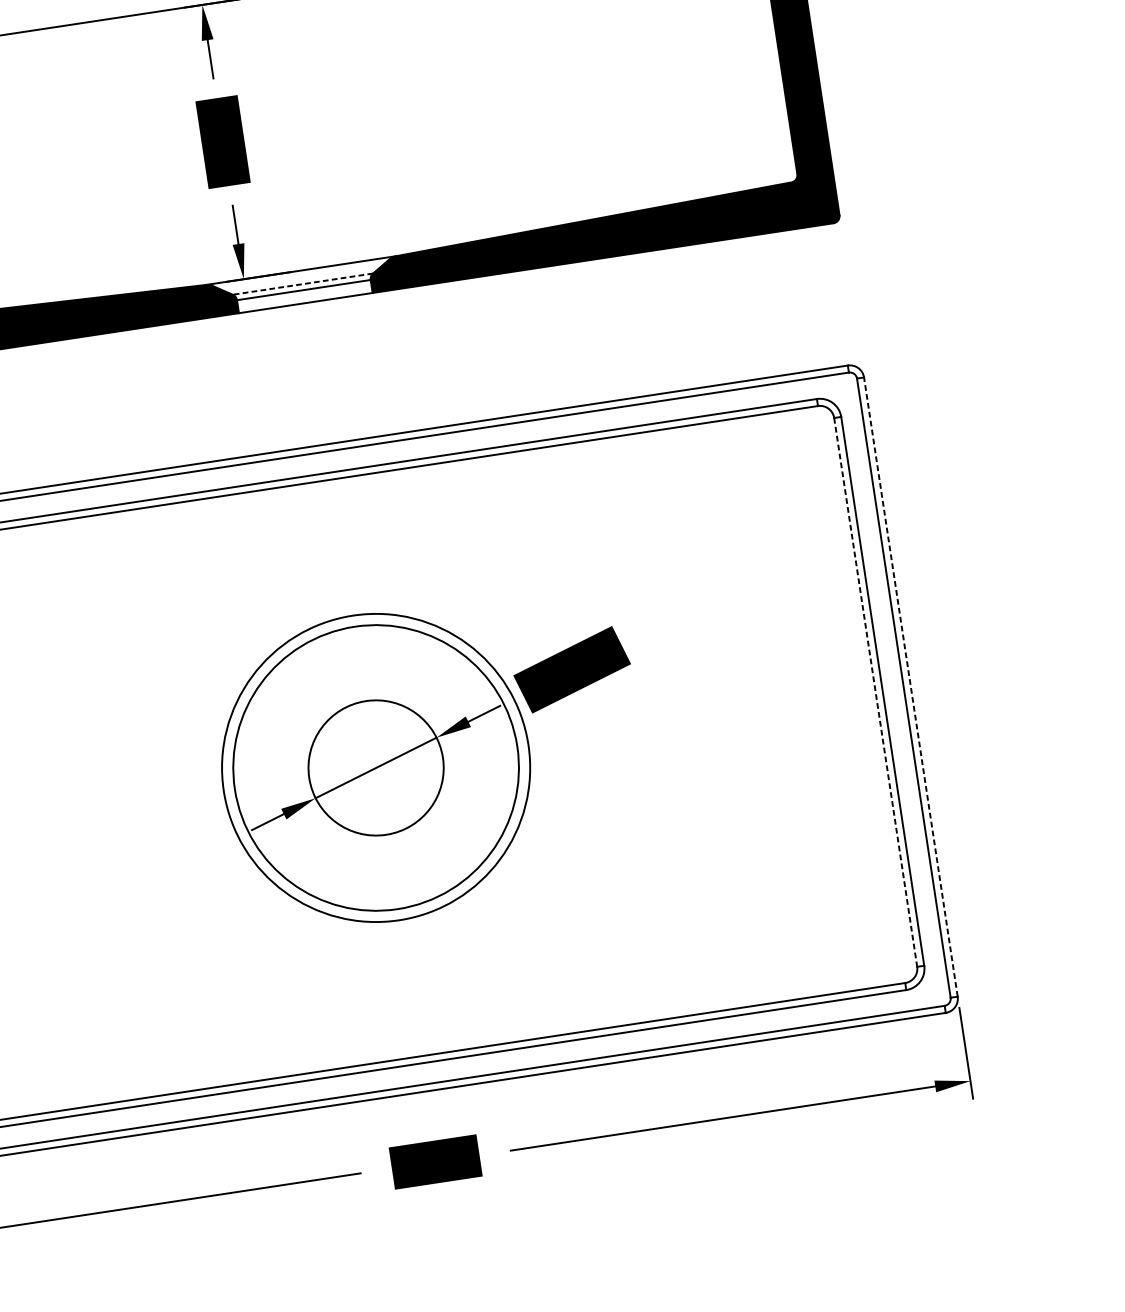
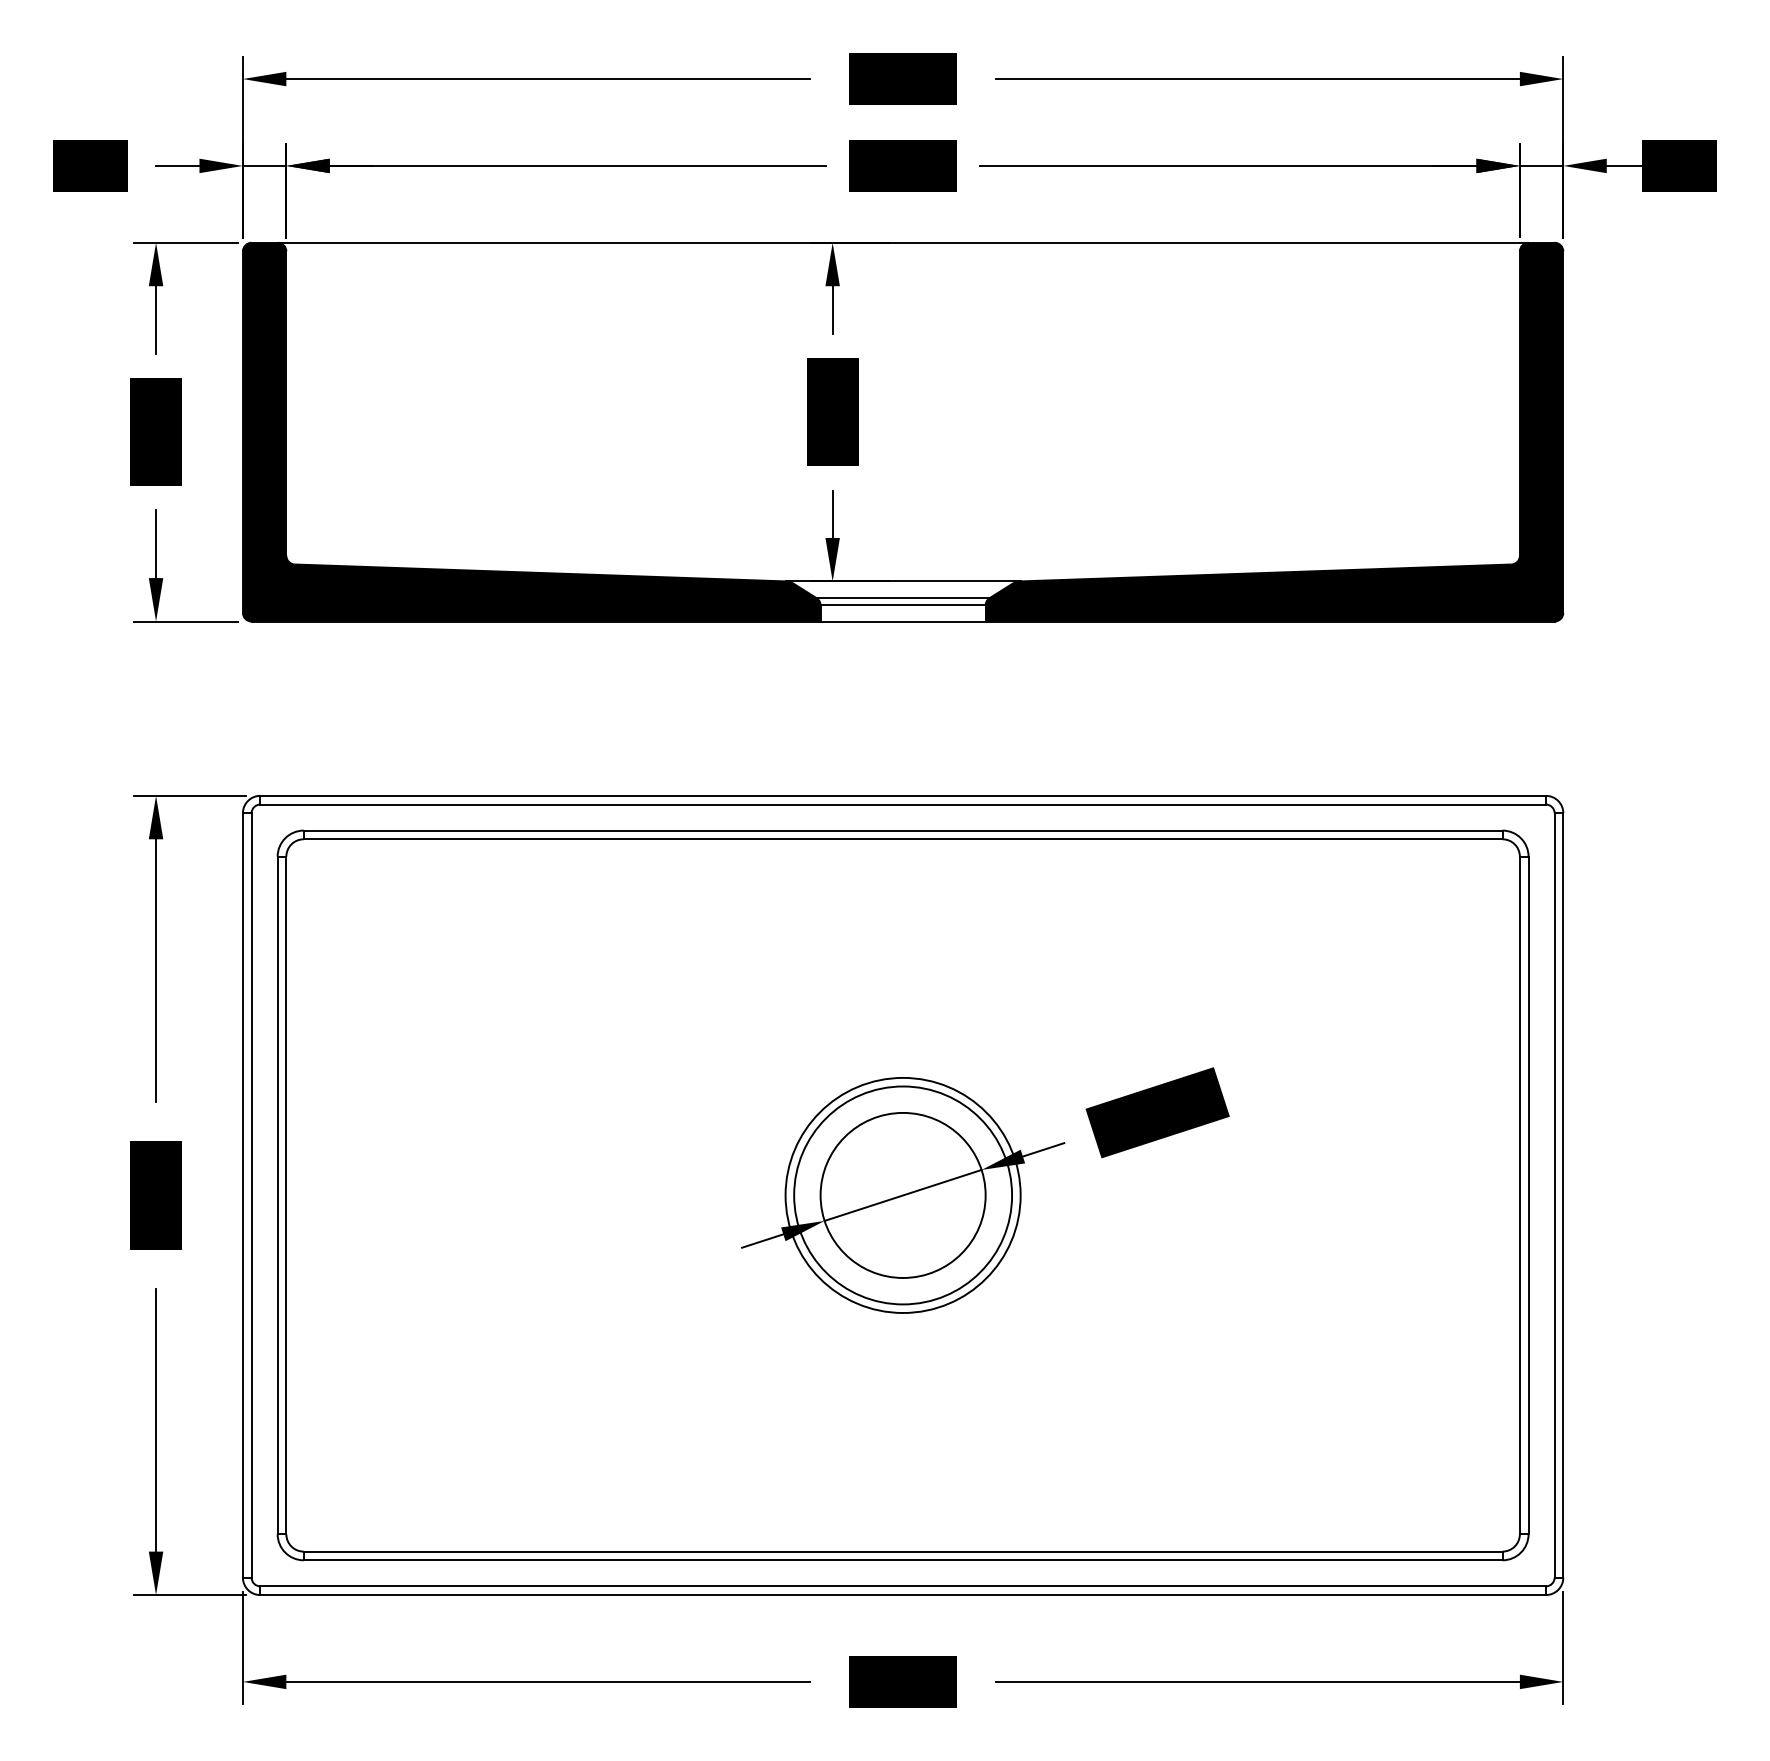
line: (303, 284) -> (903, 598), dashed -> solid
line: (910, 686) -> (1563, 1194), dashed -> solid
line: (875, 692) -> (1519, 1195), dashed -> solid
circle: (375, 767) -> (902, 1194), size x0.62
circle: (376, 767) -> (903, 1195), size x0.62

